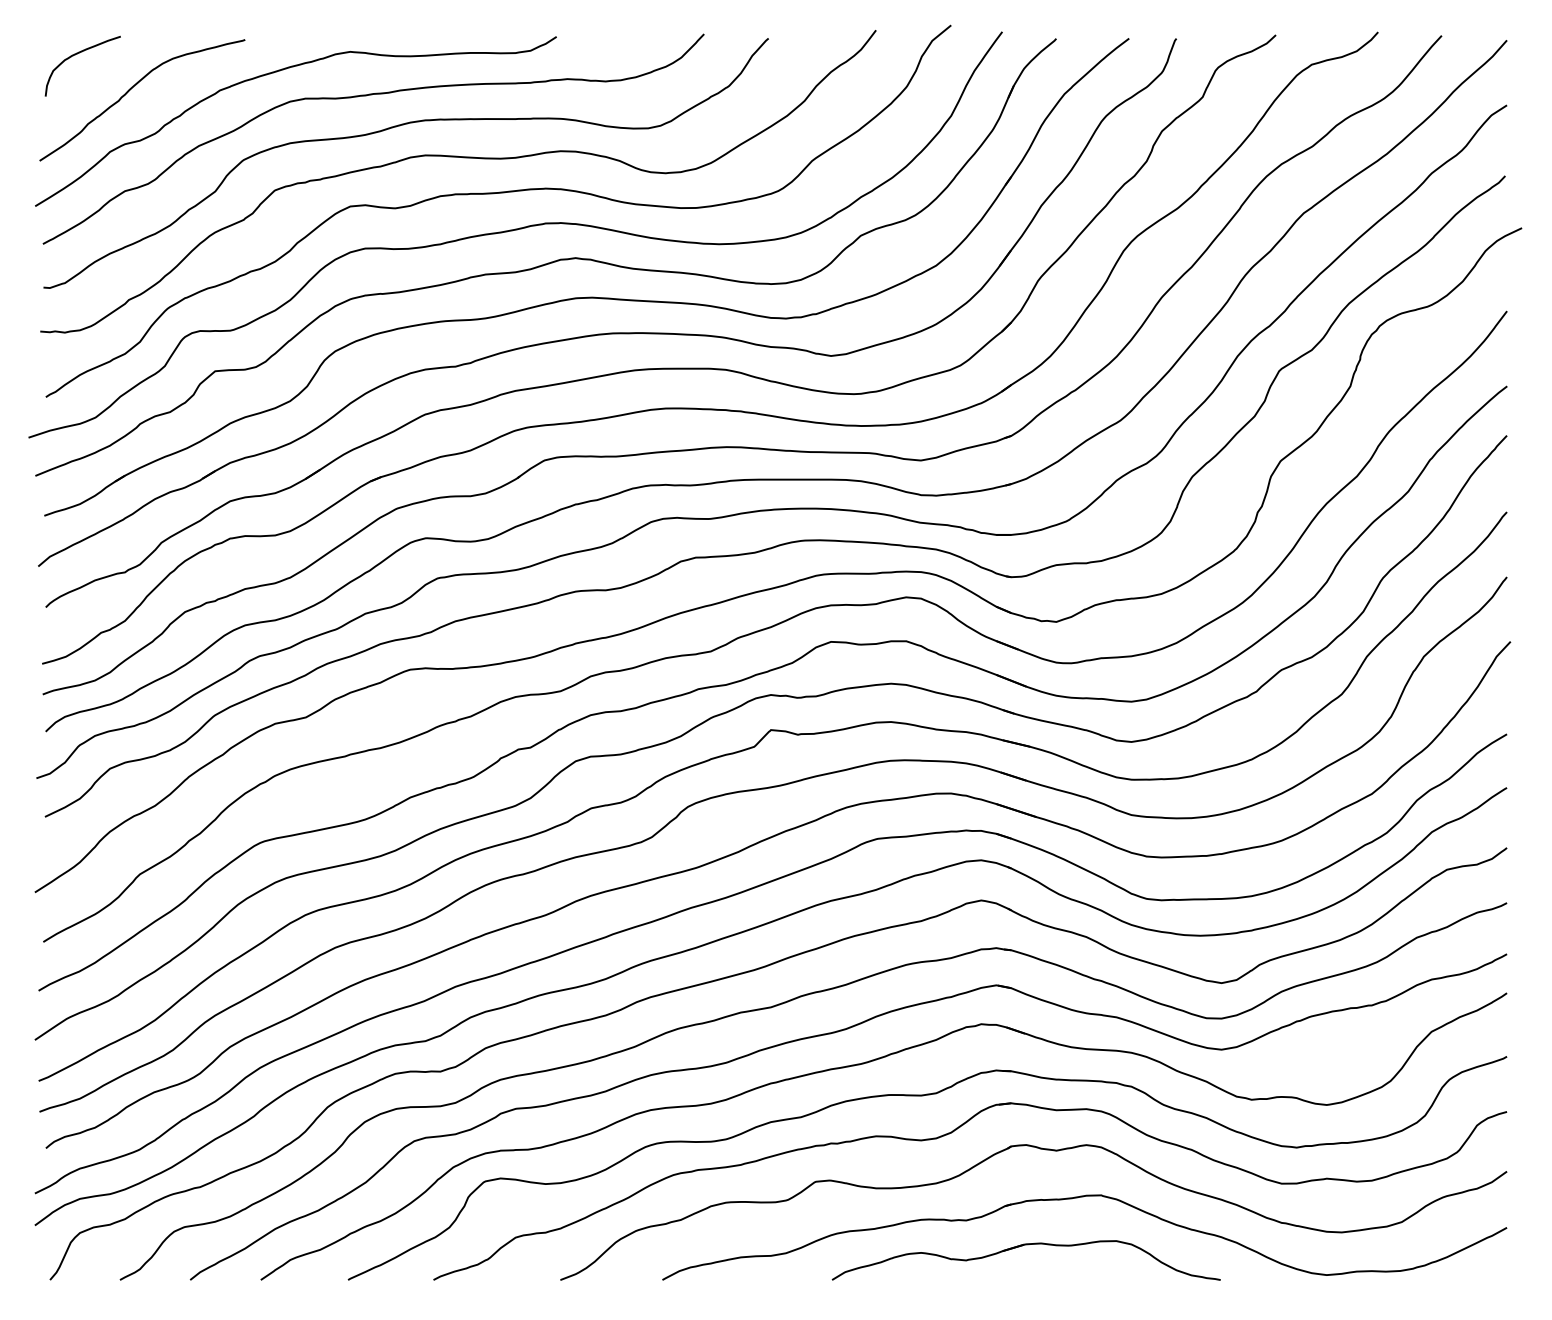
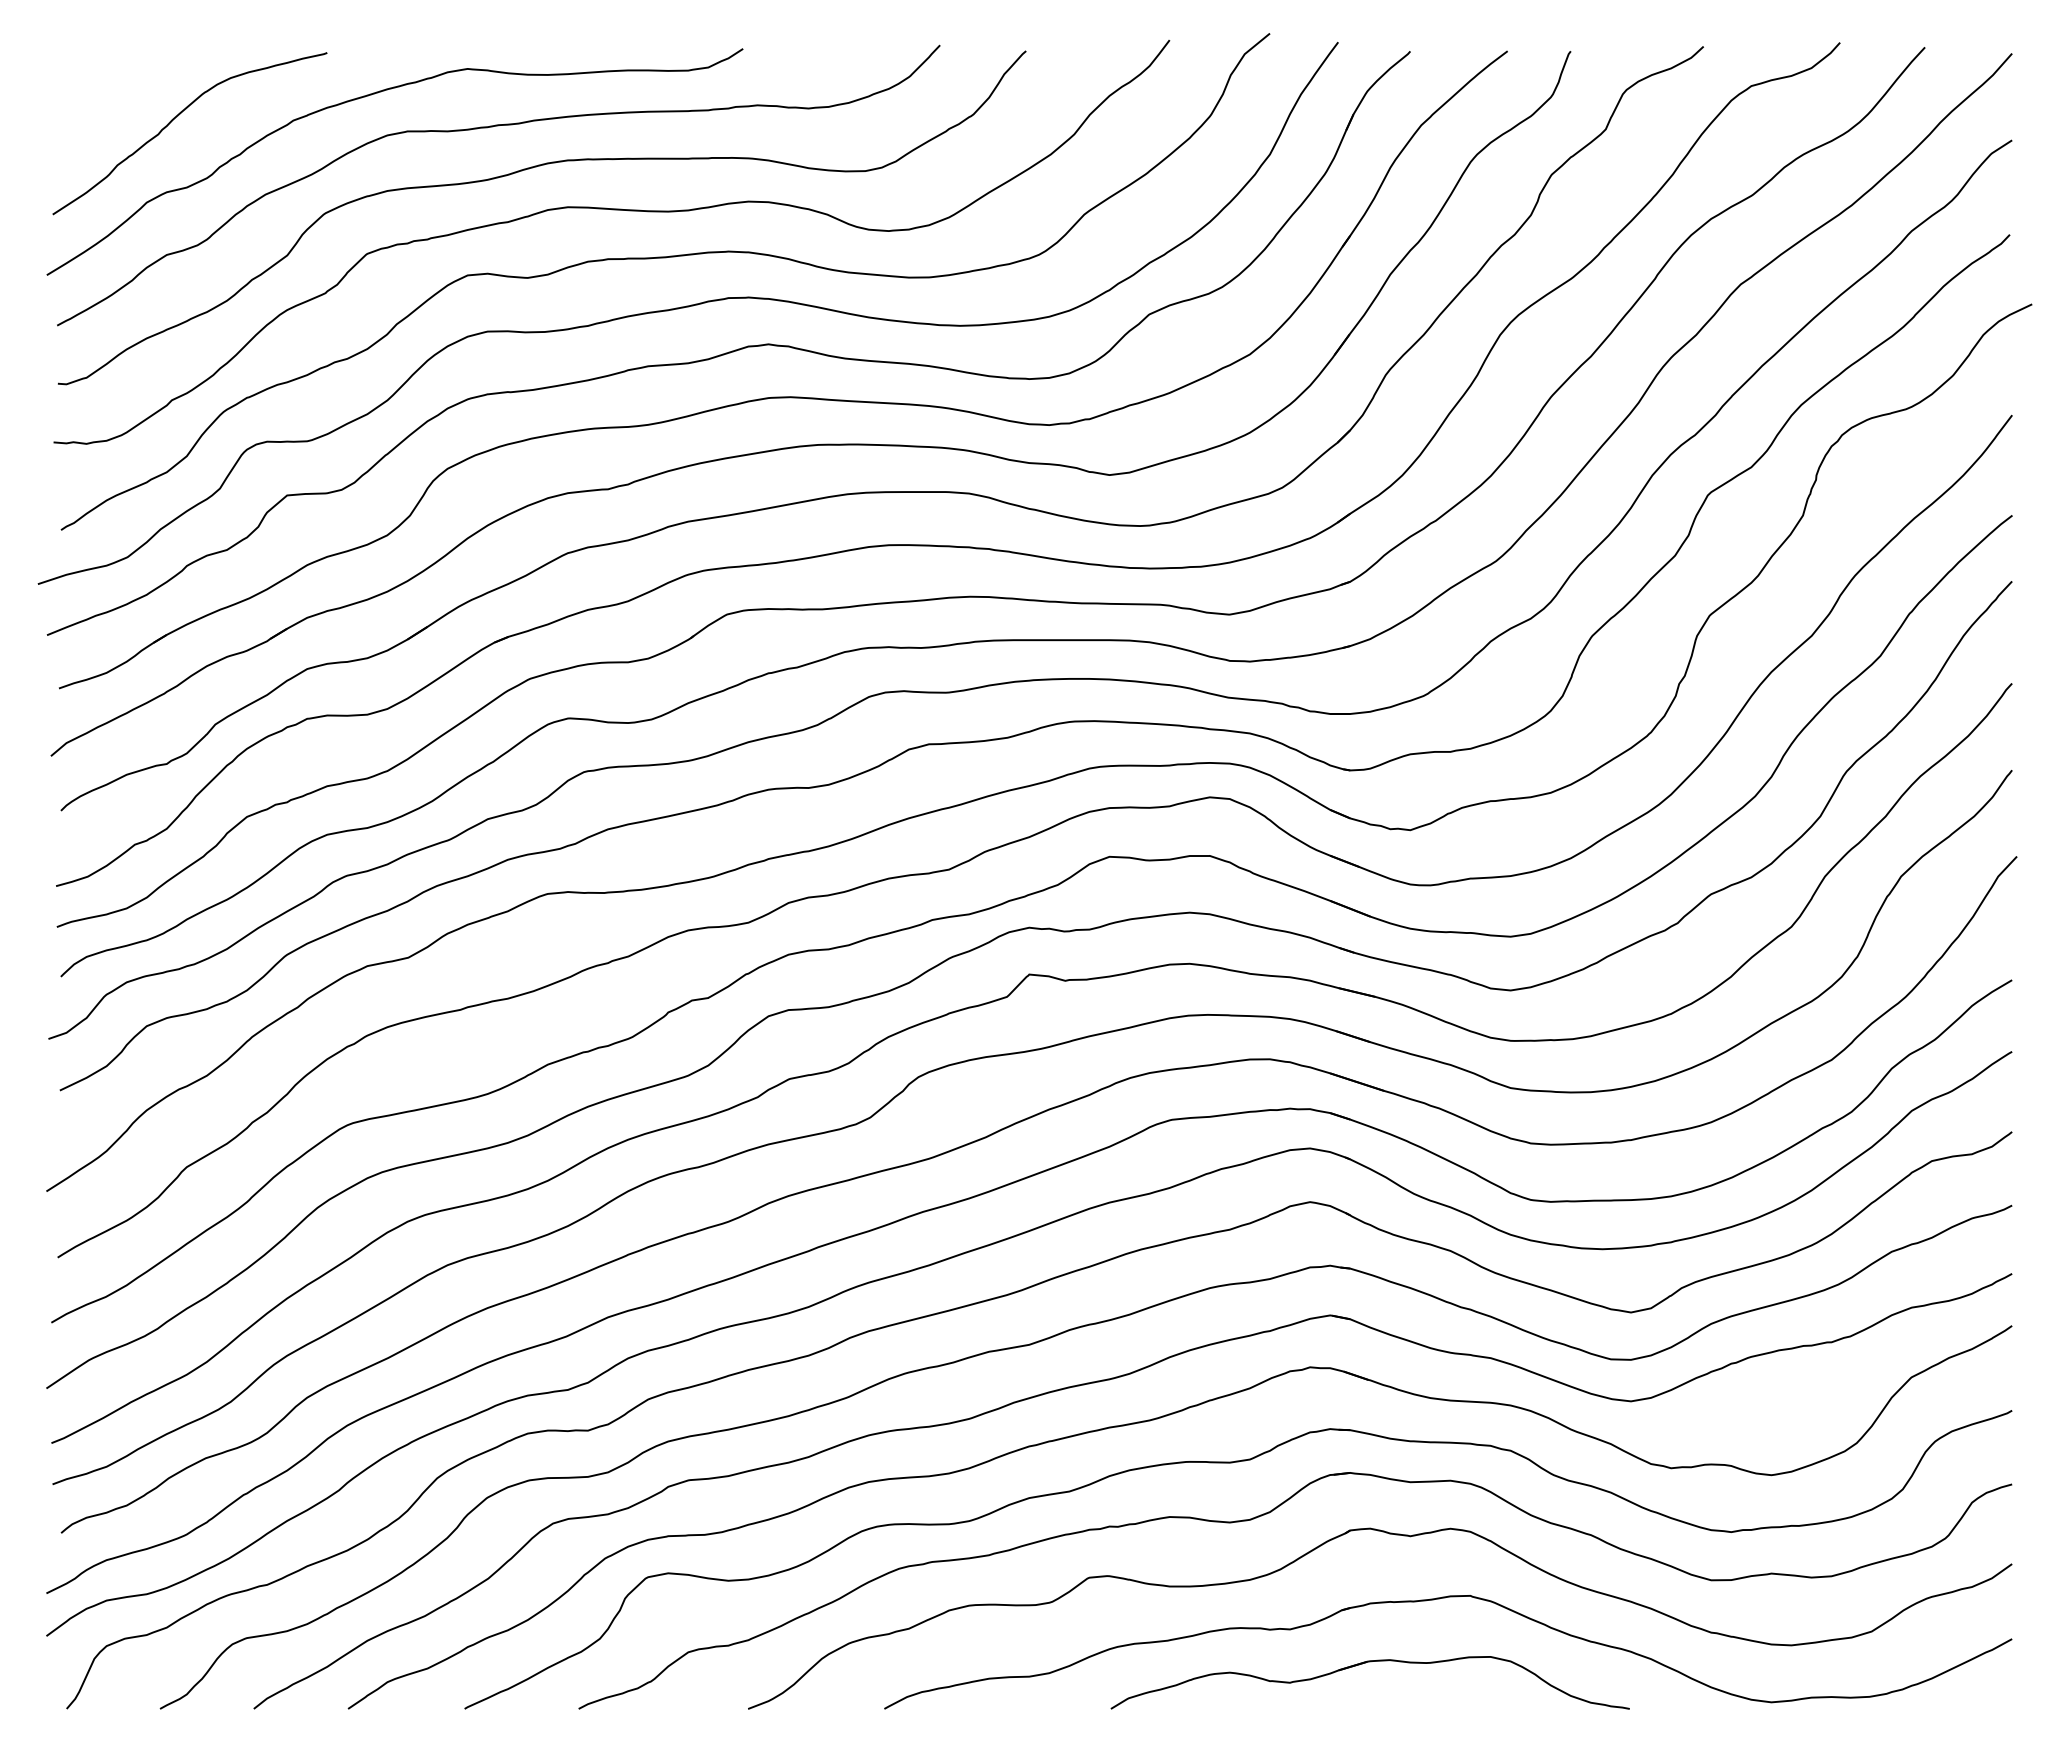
curve: (76, 54) -> (102, 72), removed

